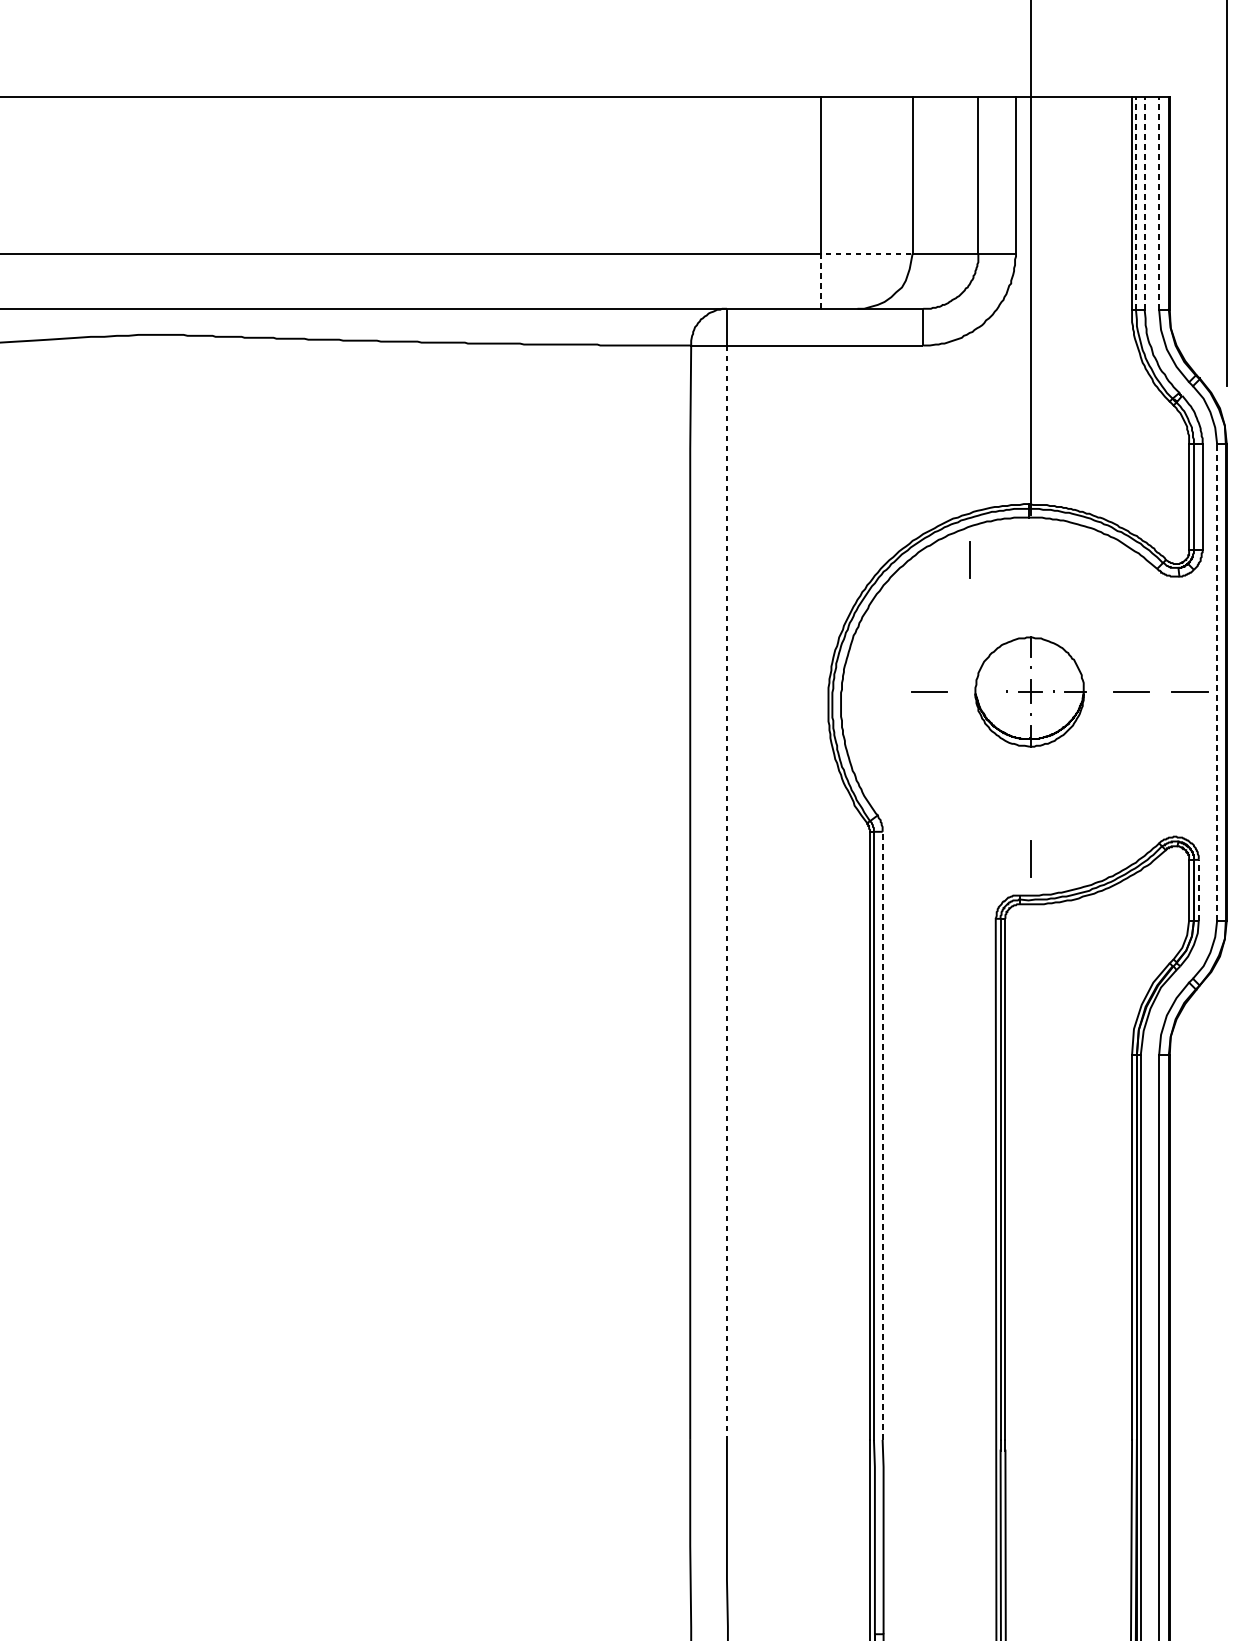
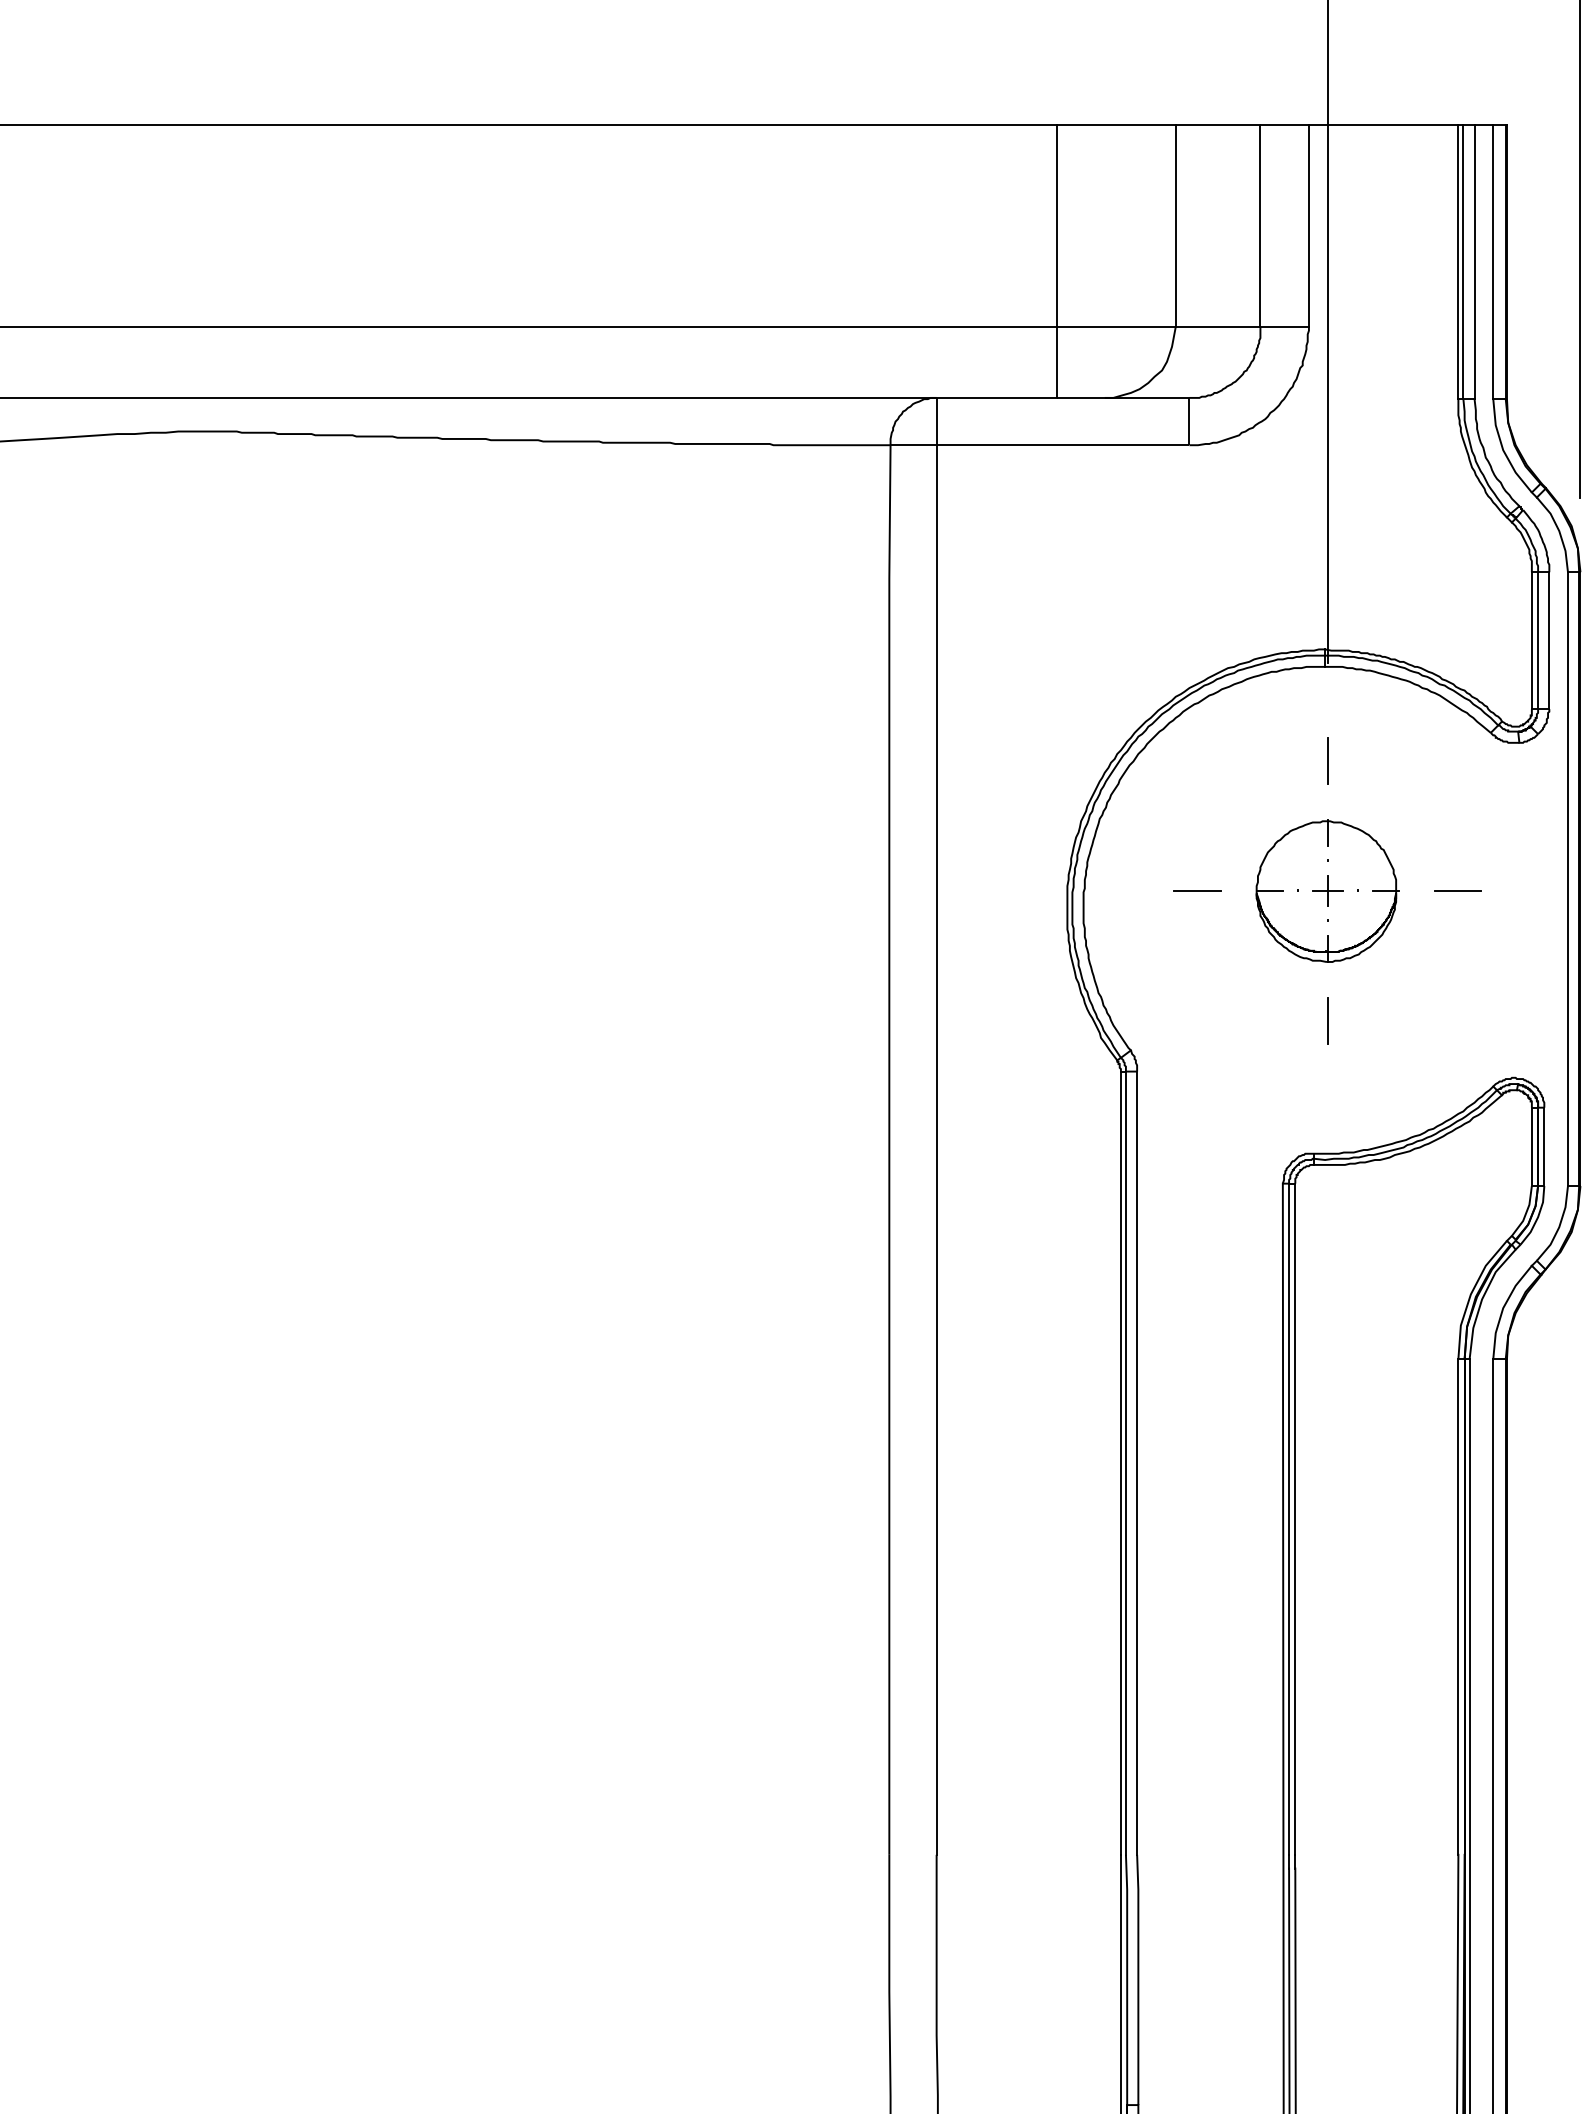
line: (1136, 203) -> (1463, 262), dashed -> solid
line: (1144, 203) -> (1474, 262), dashed -> solid
line: (1159, 203) -> (1493, 262), dashed -> solid
line: (838, 253) -> (1080, 326), dashed -> solid
line: (969, 560) -> (1327, 760), moved
line: (1216, 682) -> (1567, 879), dashed -> solid
line: (1189, 691) -> (1532, 890), removed
line: (985, 692) -> (1269, 891), added
line: (1030, 858) -> (1327, 1020), moved
line: (1198, 889) -> (1544, 1146), dashed -> solid
line: (726, 893) -> (936, 1150), dashed -> solid
line: (882, 1136) -> (1137, 1463), dashed -> solid

